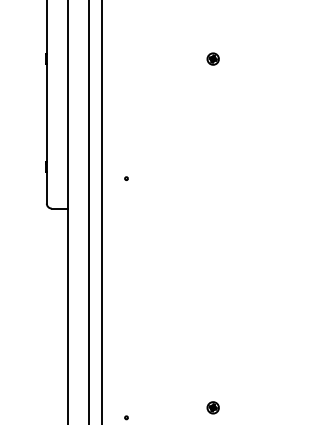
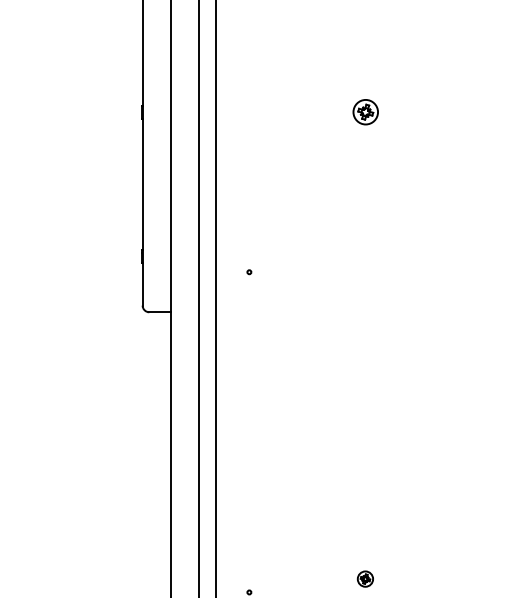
part: (212, 58) -> (364, 111), size x1.6

